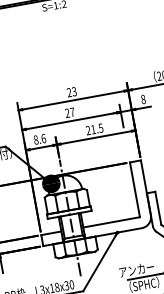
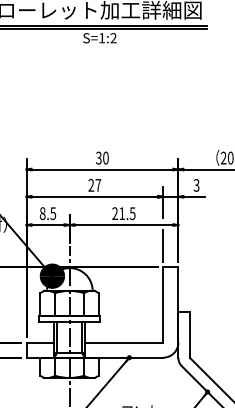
text: (72, 92) -> (102, 158), 23 -> 30
text: (143, 99) -> (196, 185), 8 -> 3
text: (43, 138) -> (53, 213), 8.6 -> 8.5
line: (127, 147) -> (163, 245), added

